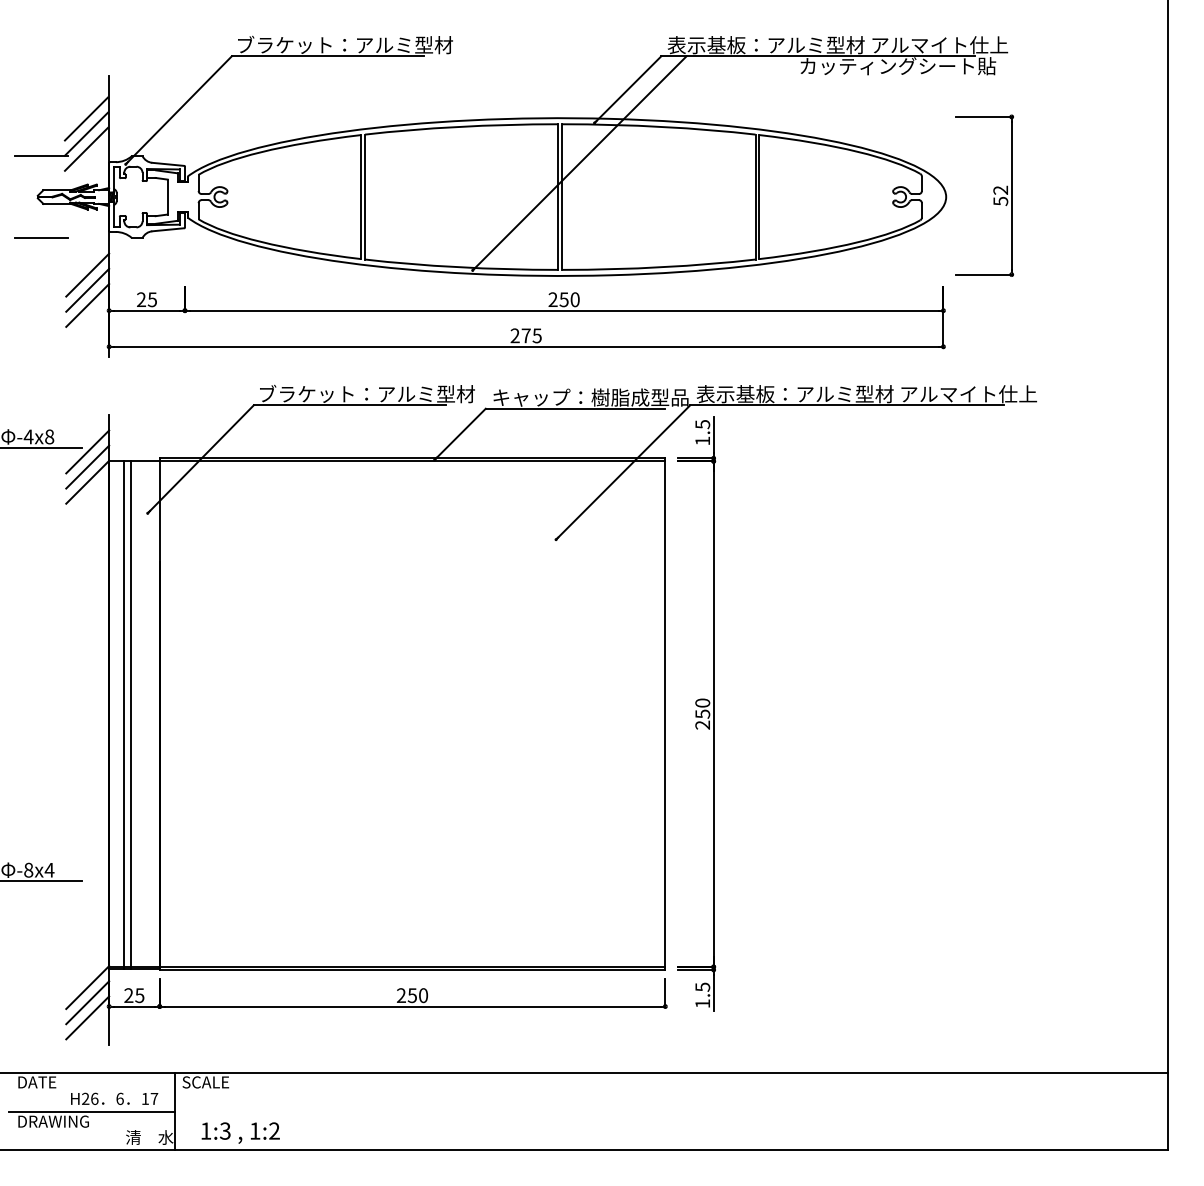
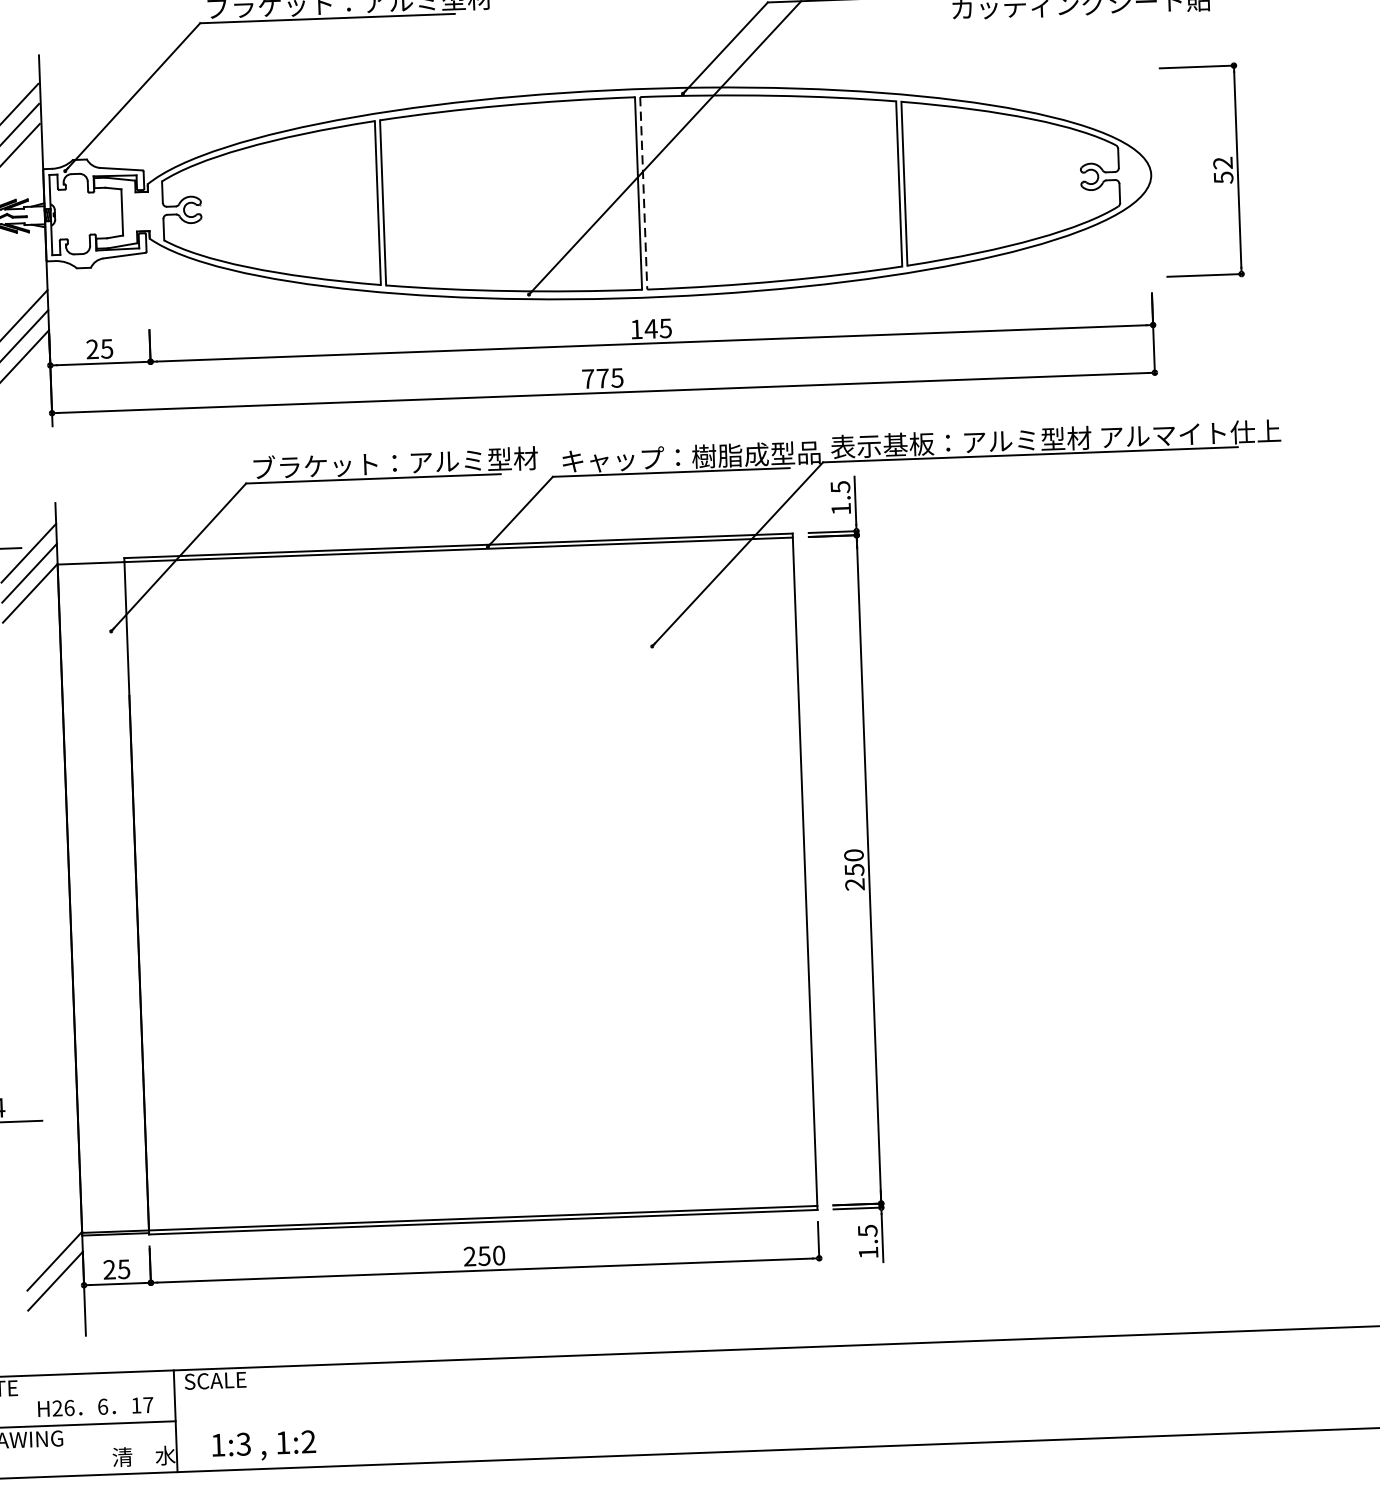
line: (562, 197) -> (644, 193), solid -> dashed
text: (563, 299) -> (650, 328), 250 -> 145
text: (514, 335) -> (587, 378), 275 -> 775
line: (124, 715) -> (90, 899), removed
line: (131, 715) -> (99, 899), removed
line: (87, 1017) -> (55, 1300), removed

